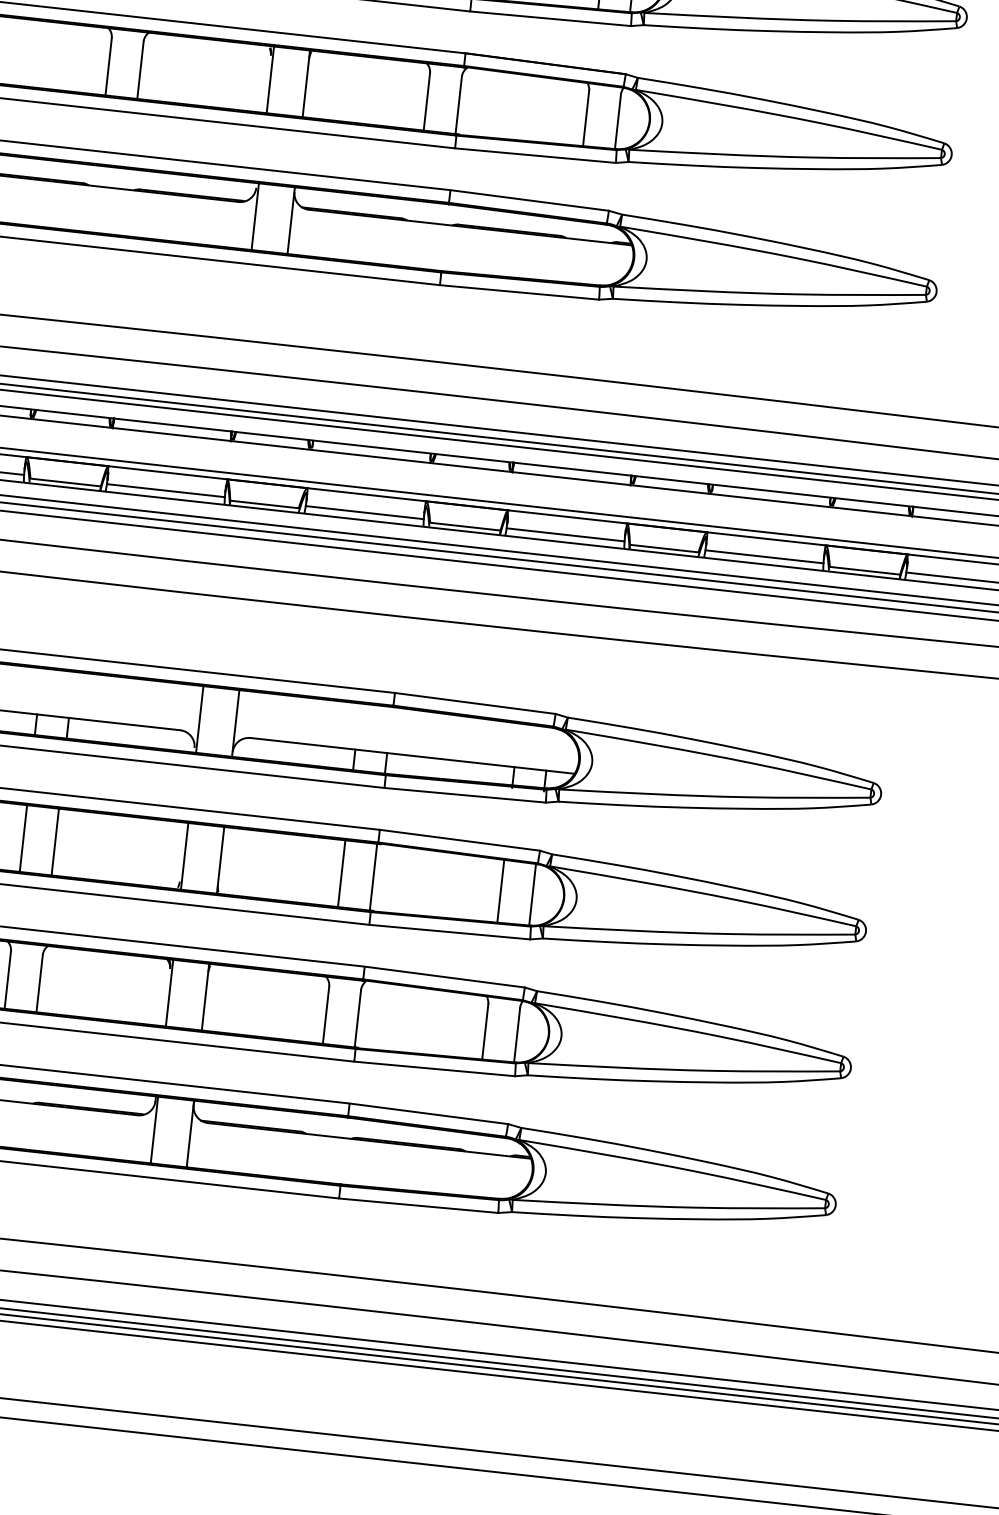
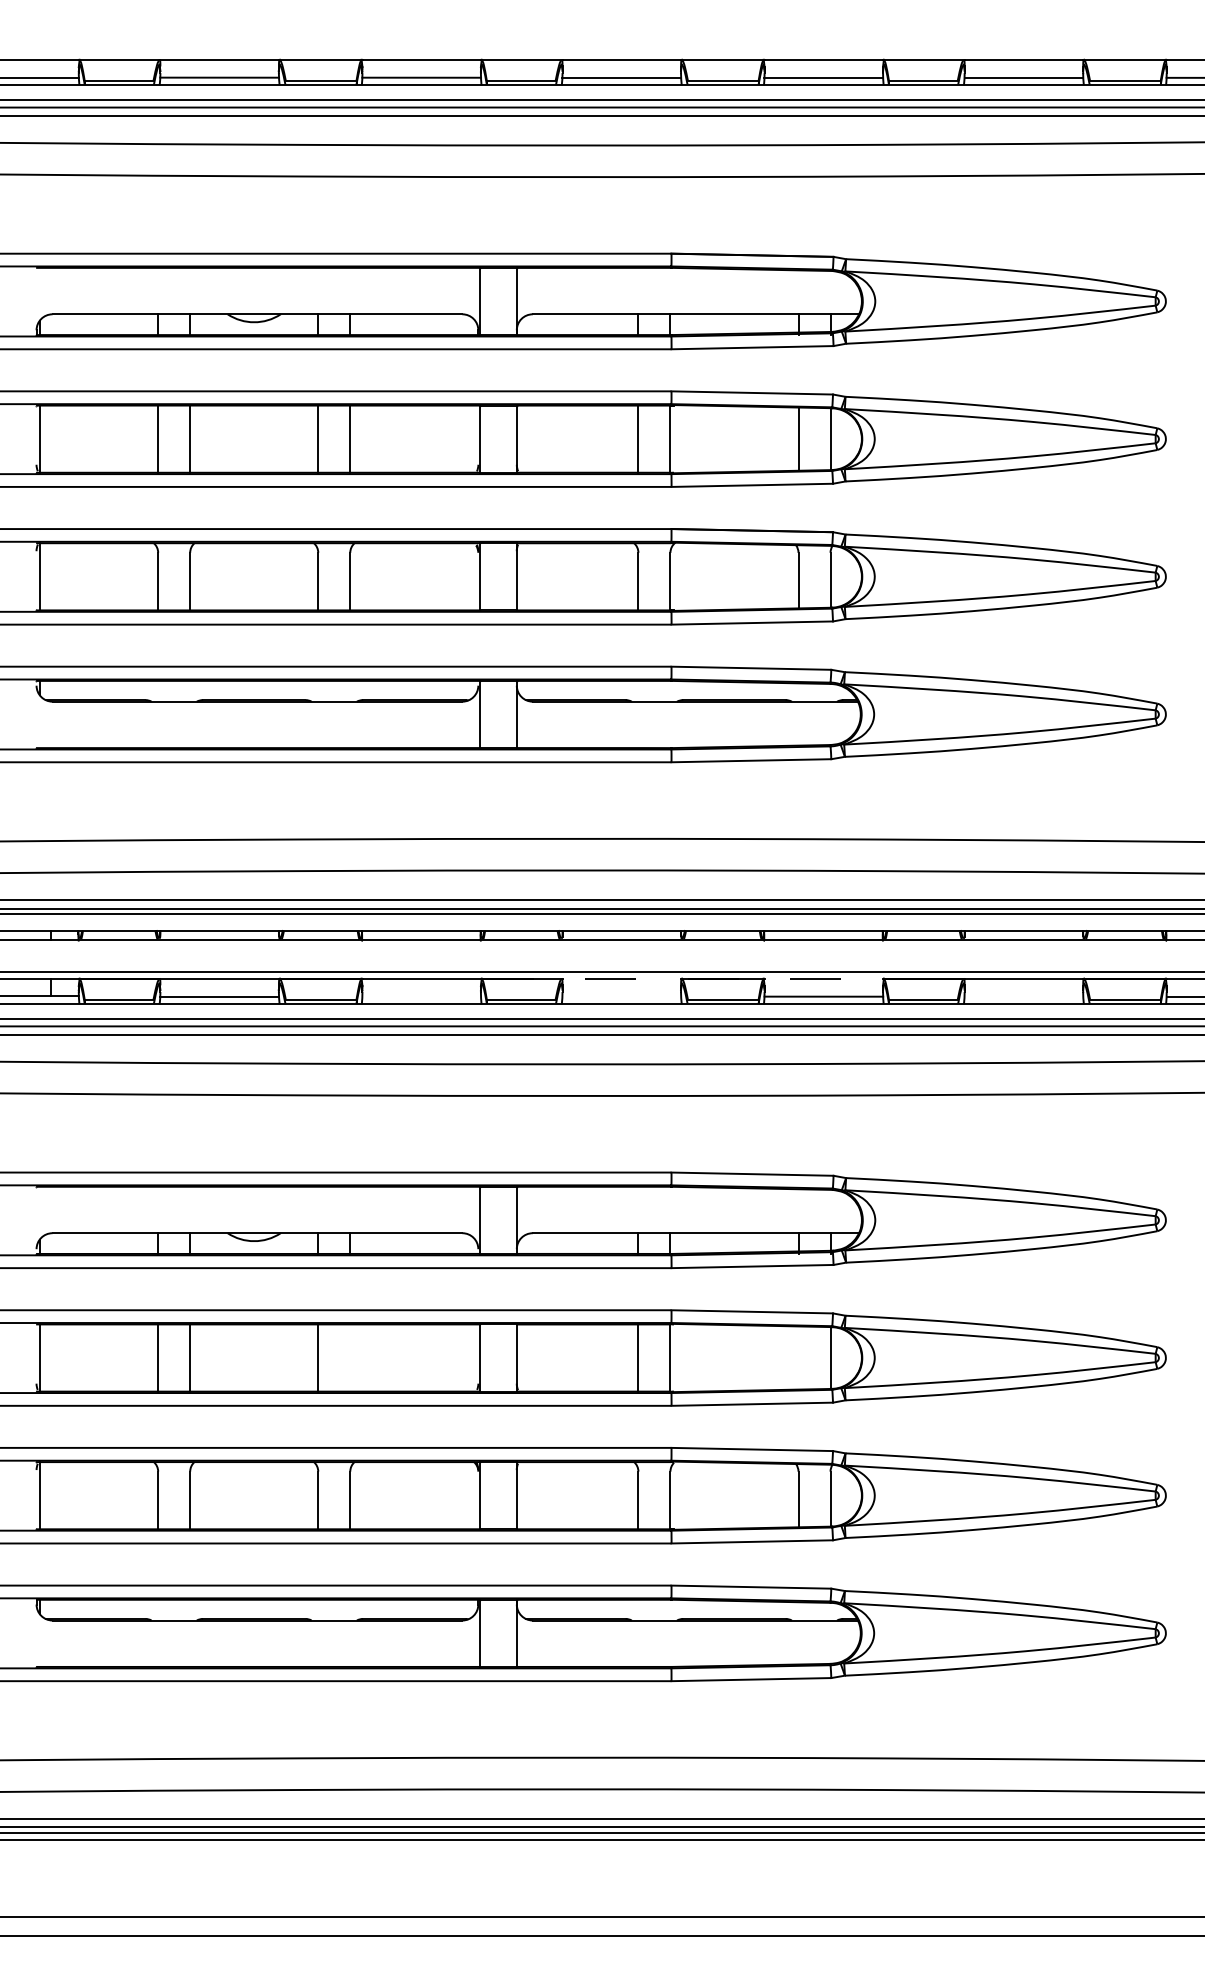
line: (165, 490) -> (421, 996), removed
line: (428, 501) -> (683, 978), solid -> dashed
line: (364, 512) -> (621, 996), removed
line: (764, 556) -> (1023, 996), removed
line: (55, 841) -> (350, 1357), removed
line: (500, 890) -> (798, 1357), removed

